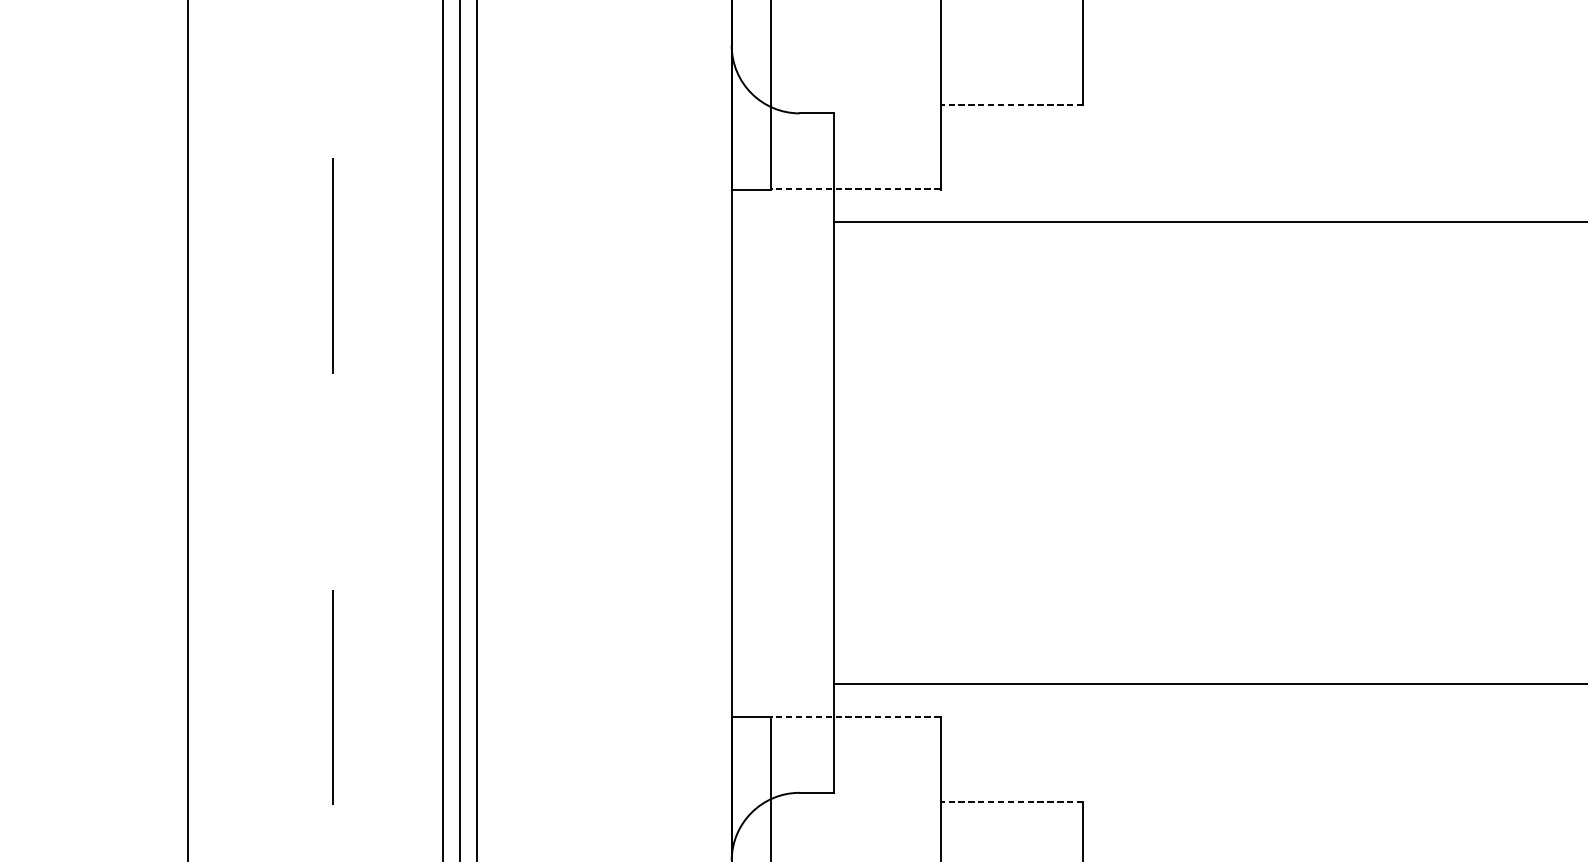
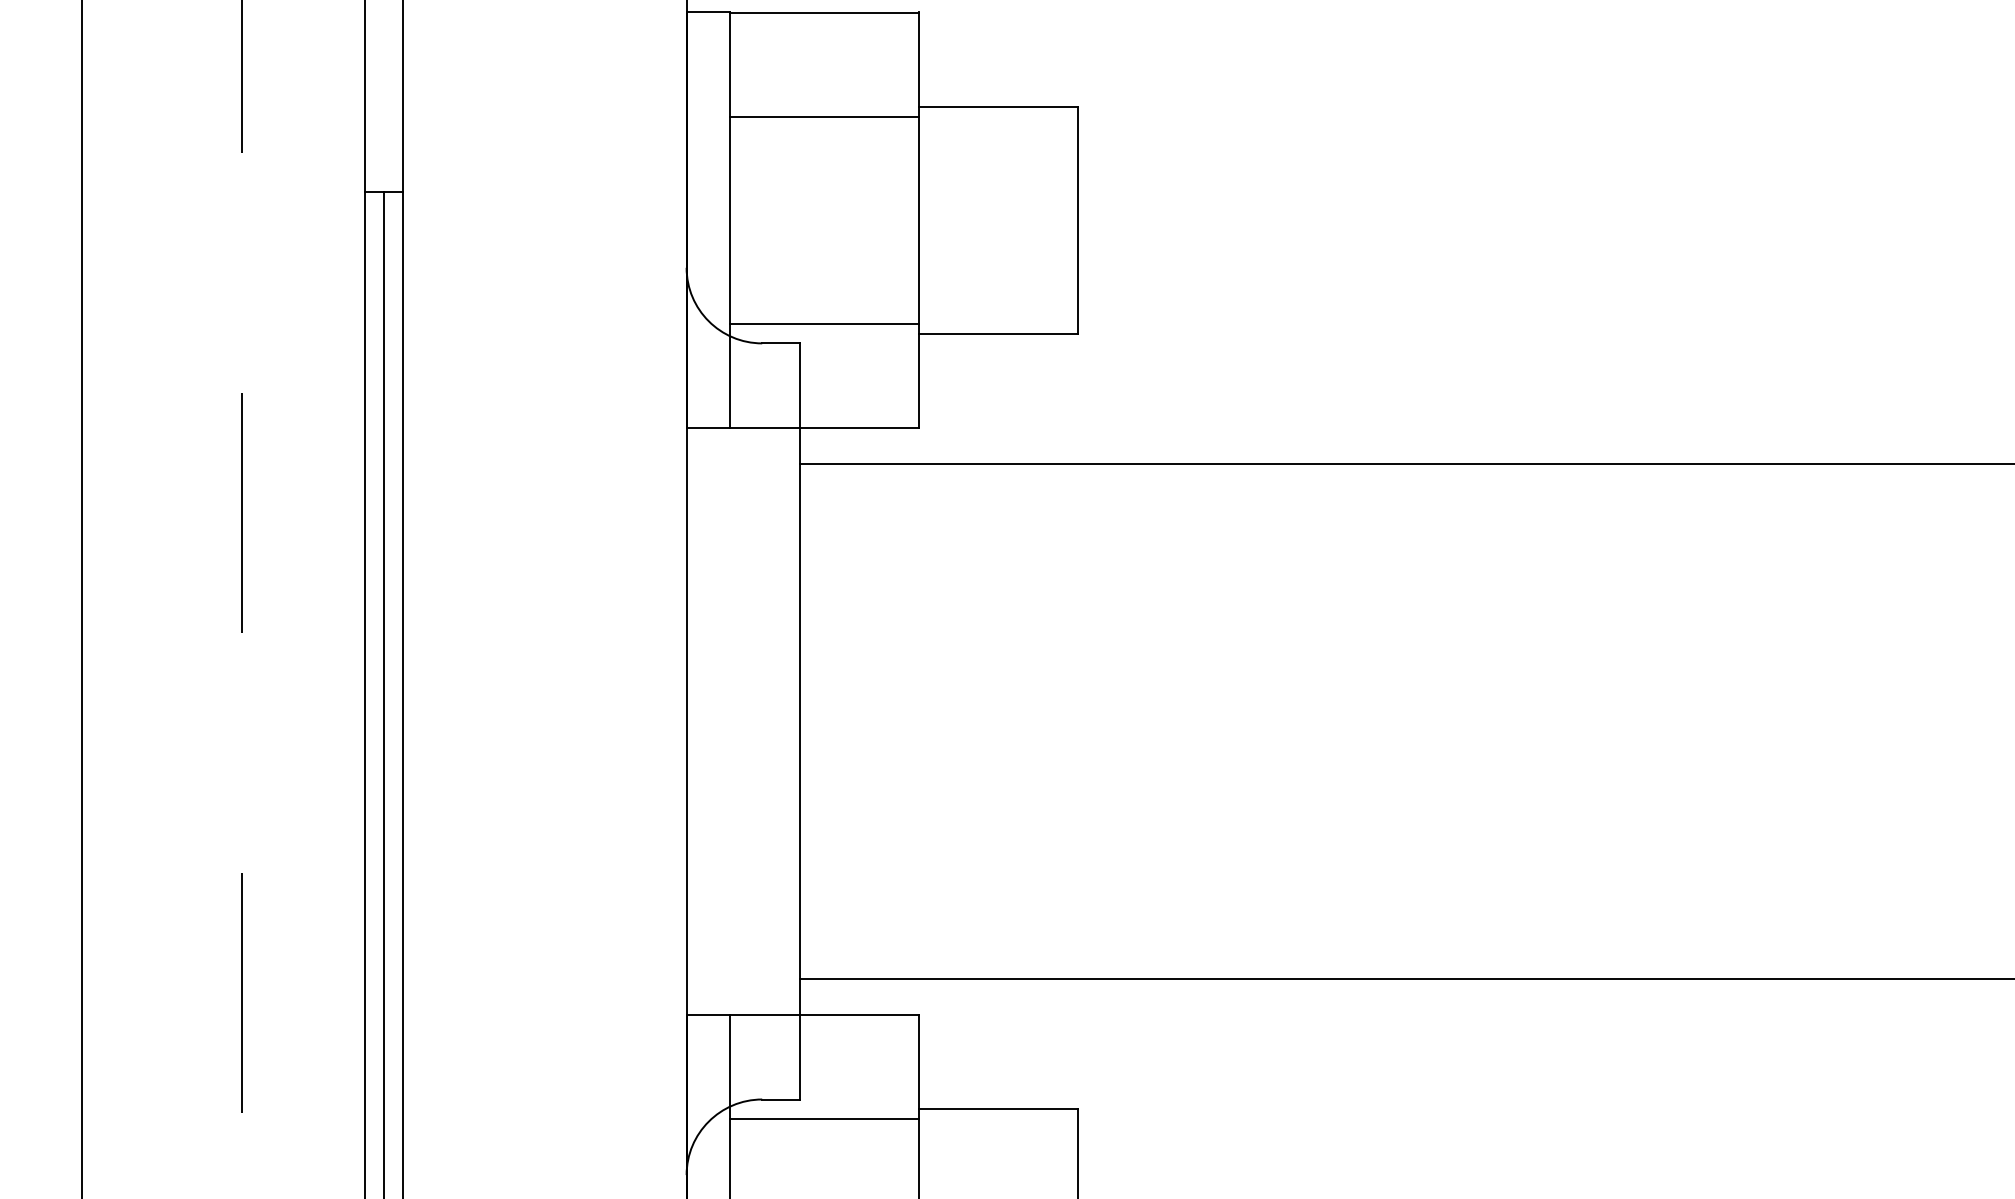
line: (855, 95) -> (824, 323), added
line: (1011, 104) -> (998, 333), dashed -> solid
line: (855, 188) -> (824, 427), dashed -> solid
line: (855, 717) -> (824, 1015), dashed -> solid
line: (1011, 801) -> (998, 1109), dashed -> solid
line: (855, 809) -> (824, 1118), added

